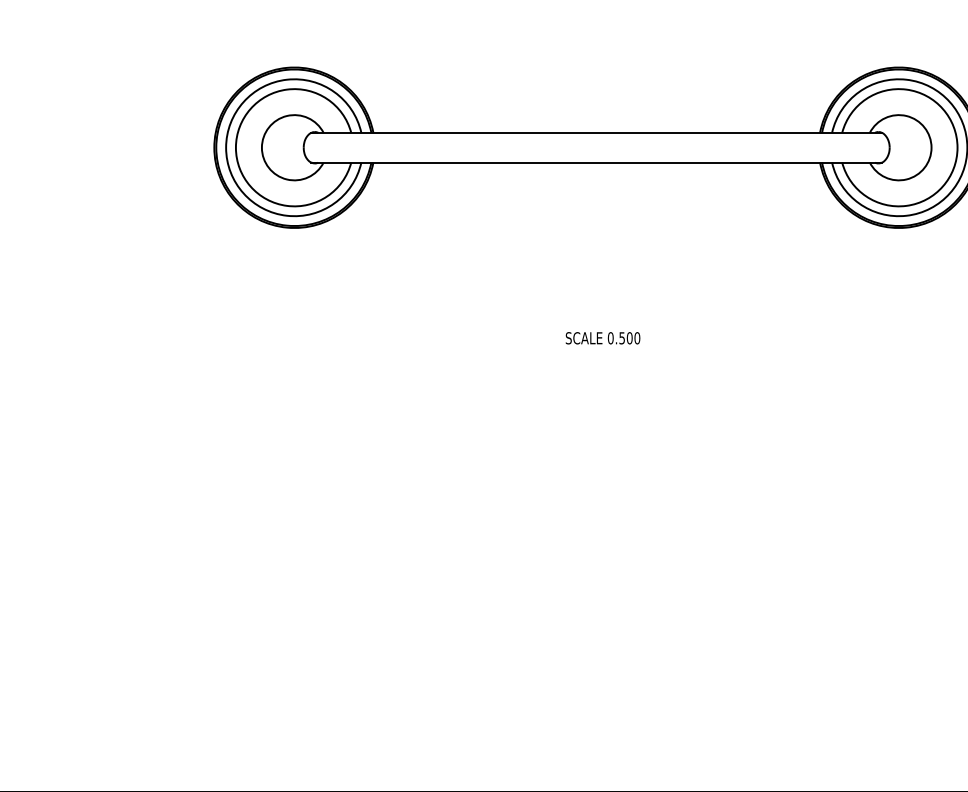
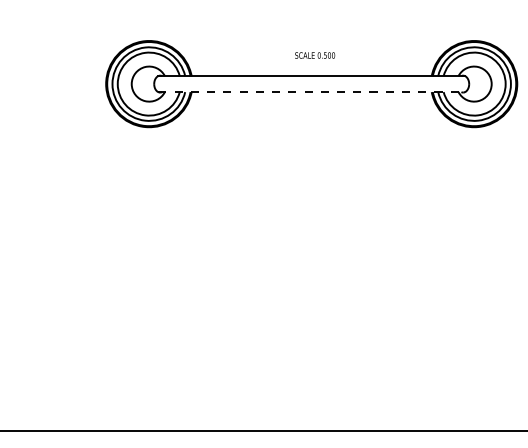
line: (598, 163) -> (312, 92), solid -> dashed
text: (603, 338) -> (315, 55), moved

